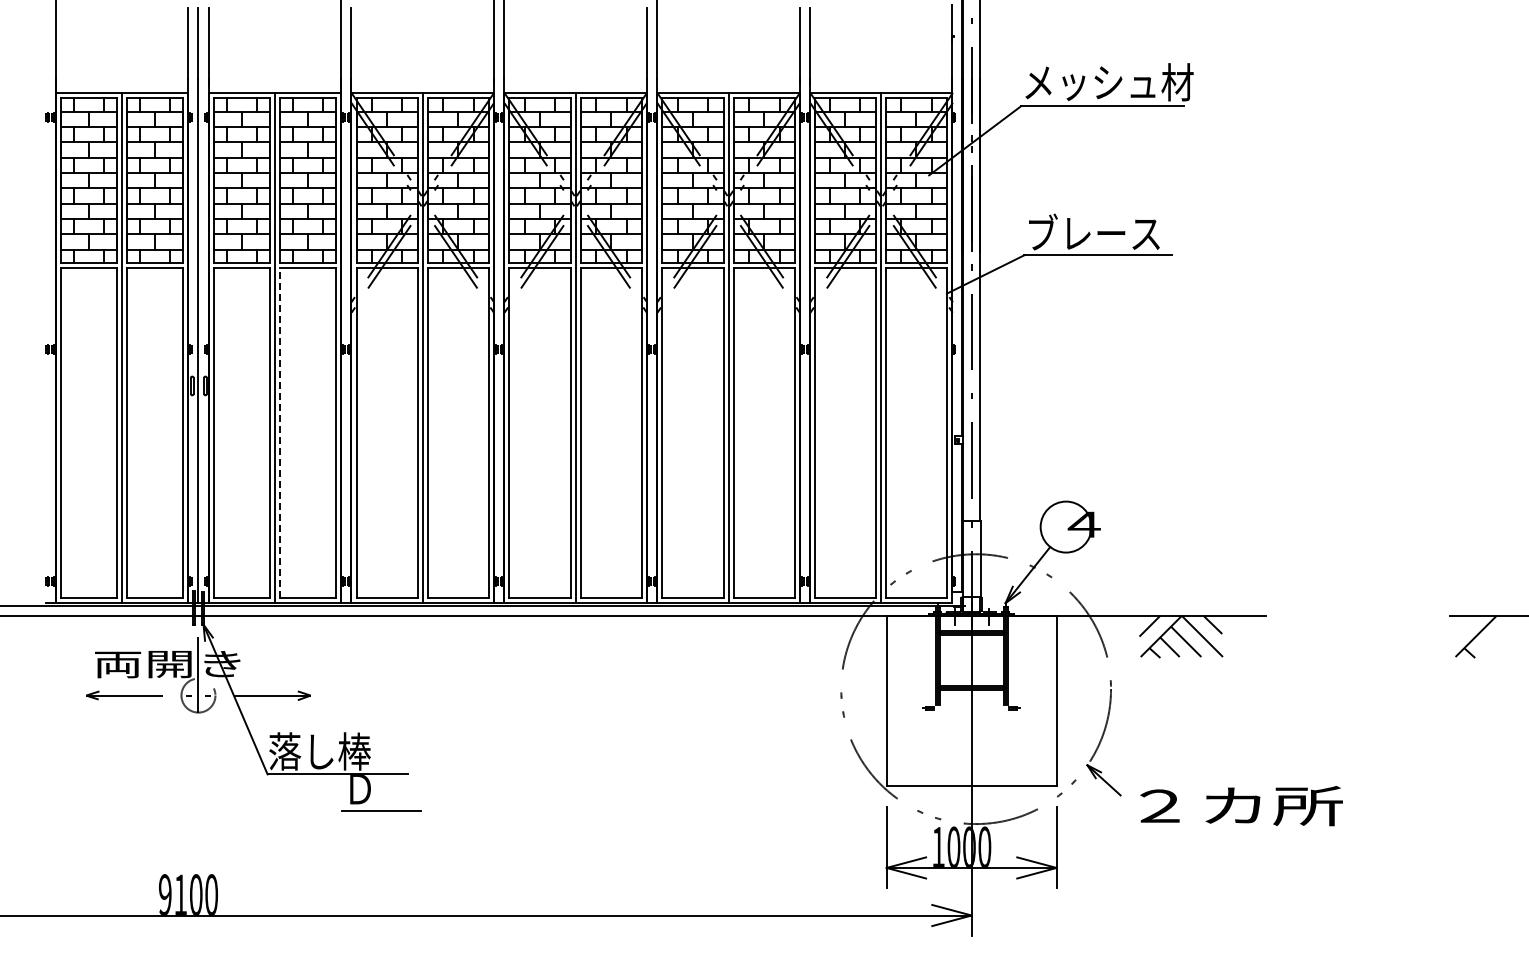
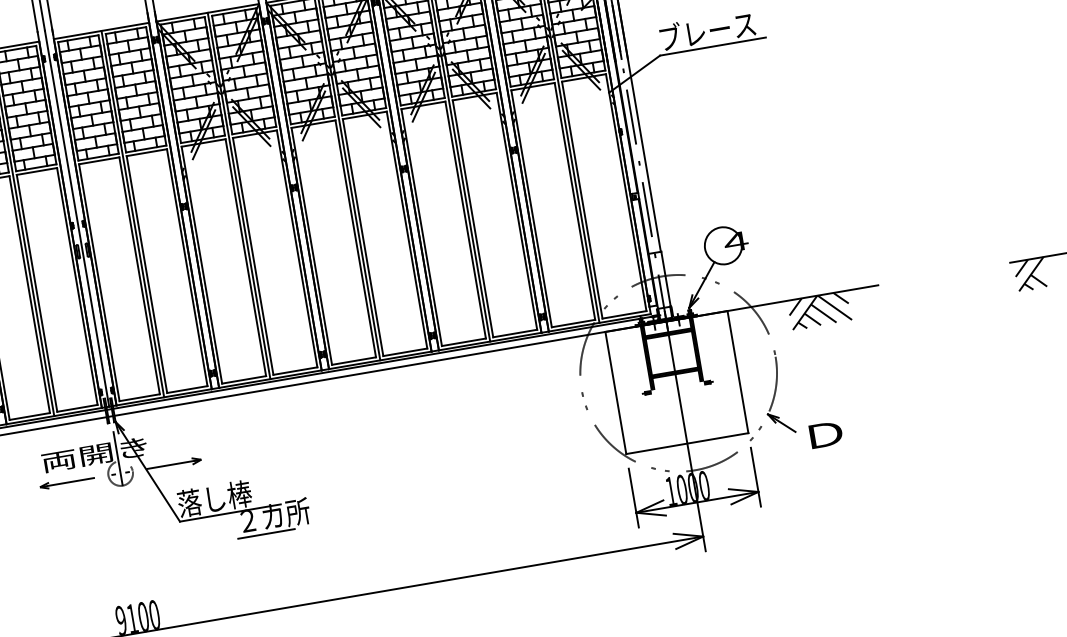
line: (280, 432) -> (147, 274), dashed -> solid
line: (1464, 626) -> (1021, 268), added
line: (1484, 647) -> (1038, 280), added
text: (397, 788) -> (275, 515), Ｄ -> ２カ所
text: (1240, 805) -> (882, 424), ２カ所 -> Ｄ

